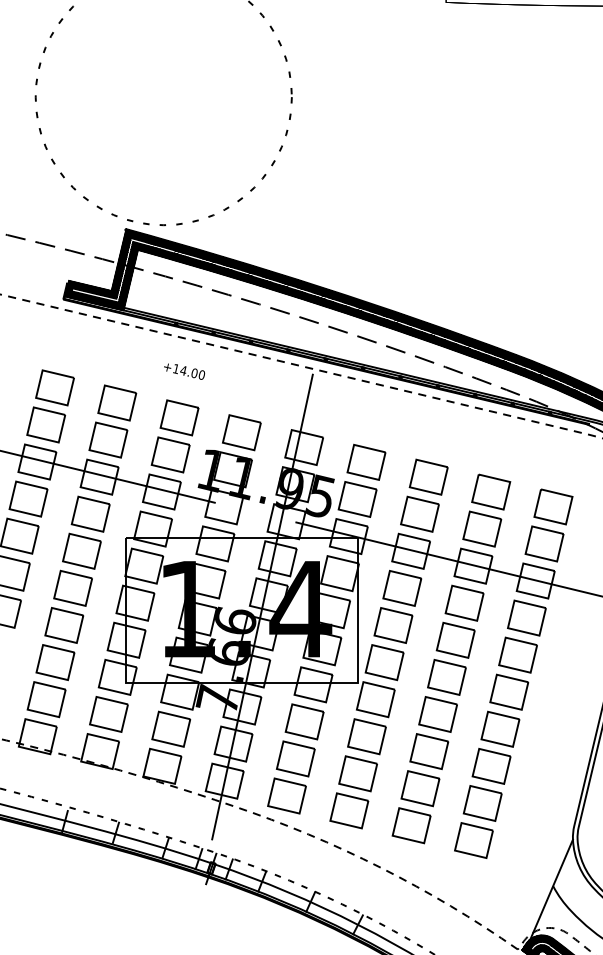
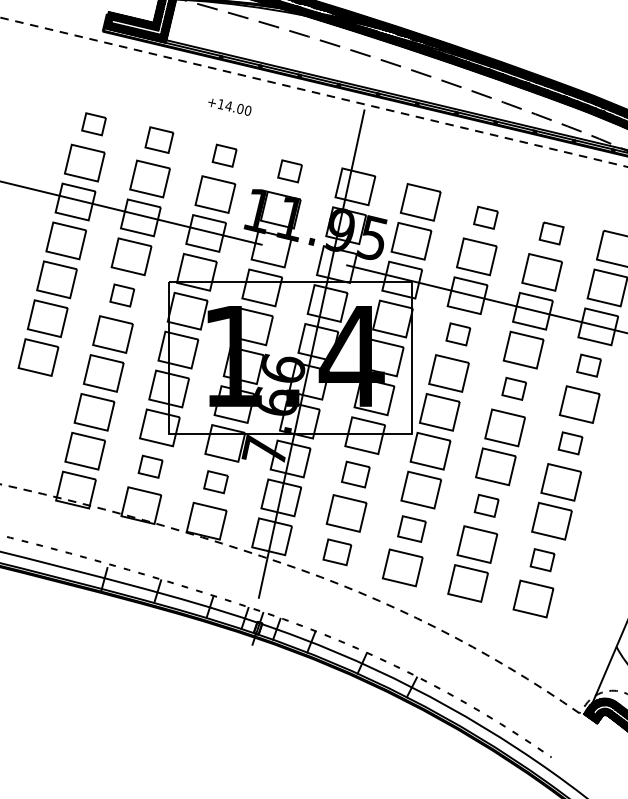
part: (54, 387) -> (93, 123), size x0.6
part: (117, 402) -> (159, 139), size x0.7
part: (179, 417) -> (224, 155), size x0.6
part: (241, 432) -> (289, 171), size x0.6
part: (428, 476) -> (485, 217), size x0.6
part: (491, 491) -> (551, 232), size x0.6
part: (81, 550) -> (121, 294), size x0.6
part: (402, 587) -> (458, 333), size x0.6
part: (526, 617) -> (588, 365), size x0.6
part: (455, 639) -> (514, 388), size x0.6
part: (509, 691) -> (570, 442), size x0.6
part: (108, 714) -> (150, 466), size x0.6
part: (304, 721) -> (355, 474), size x0.7
part: (171, 728) -> (216, 481), size x0.6
part: (429, 751) -> (486, 505), size x0.6
part: (357, 773) -> (411, 528), size x0.7
part: (286, 795) -> (336, 551), size x0.7
part: (482, 803) -> (542, 560), size x0.6

